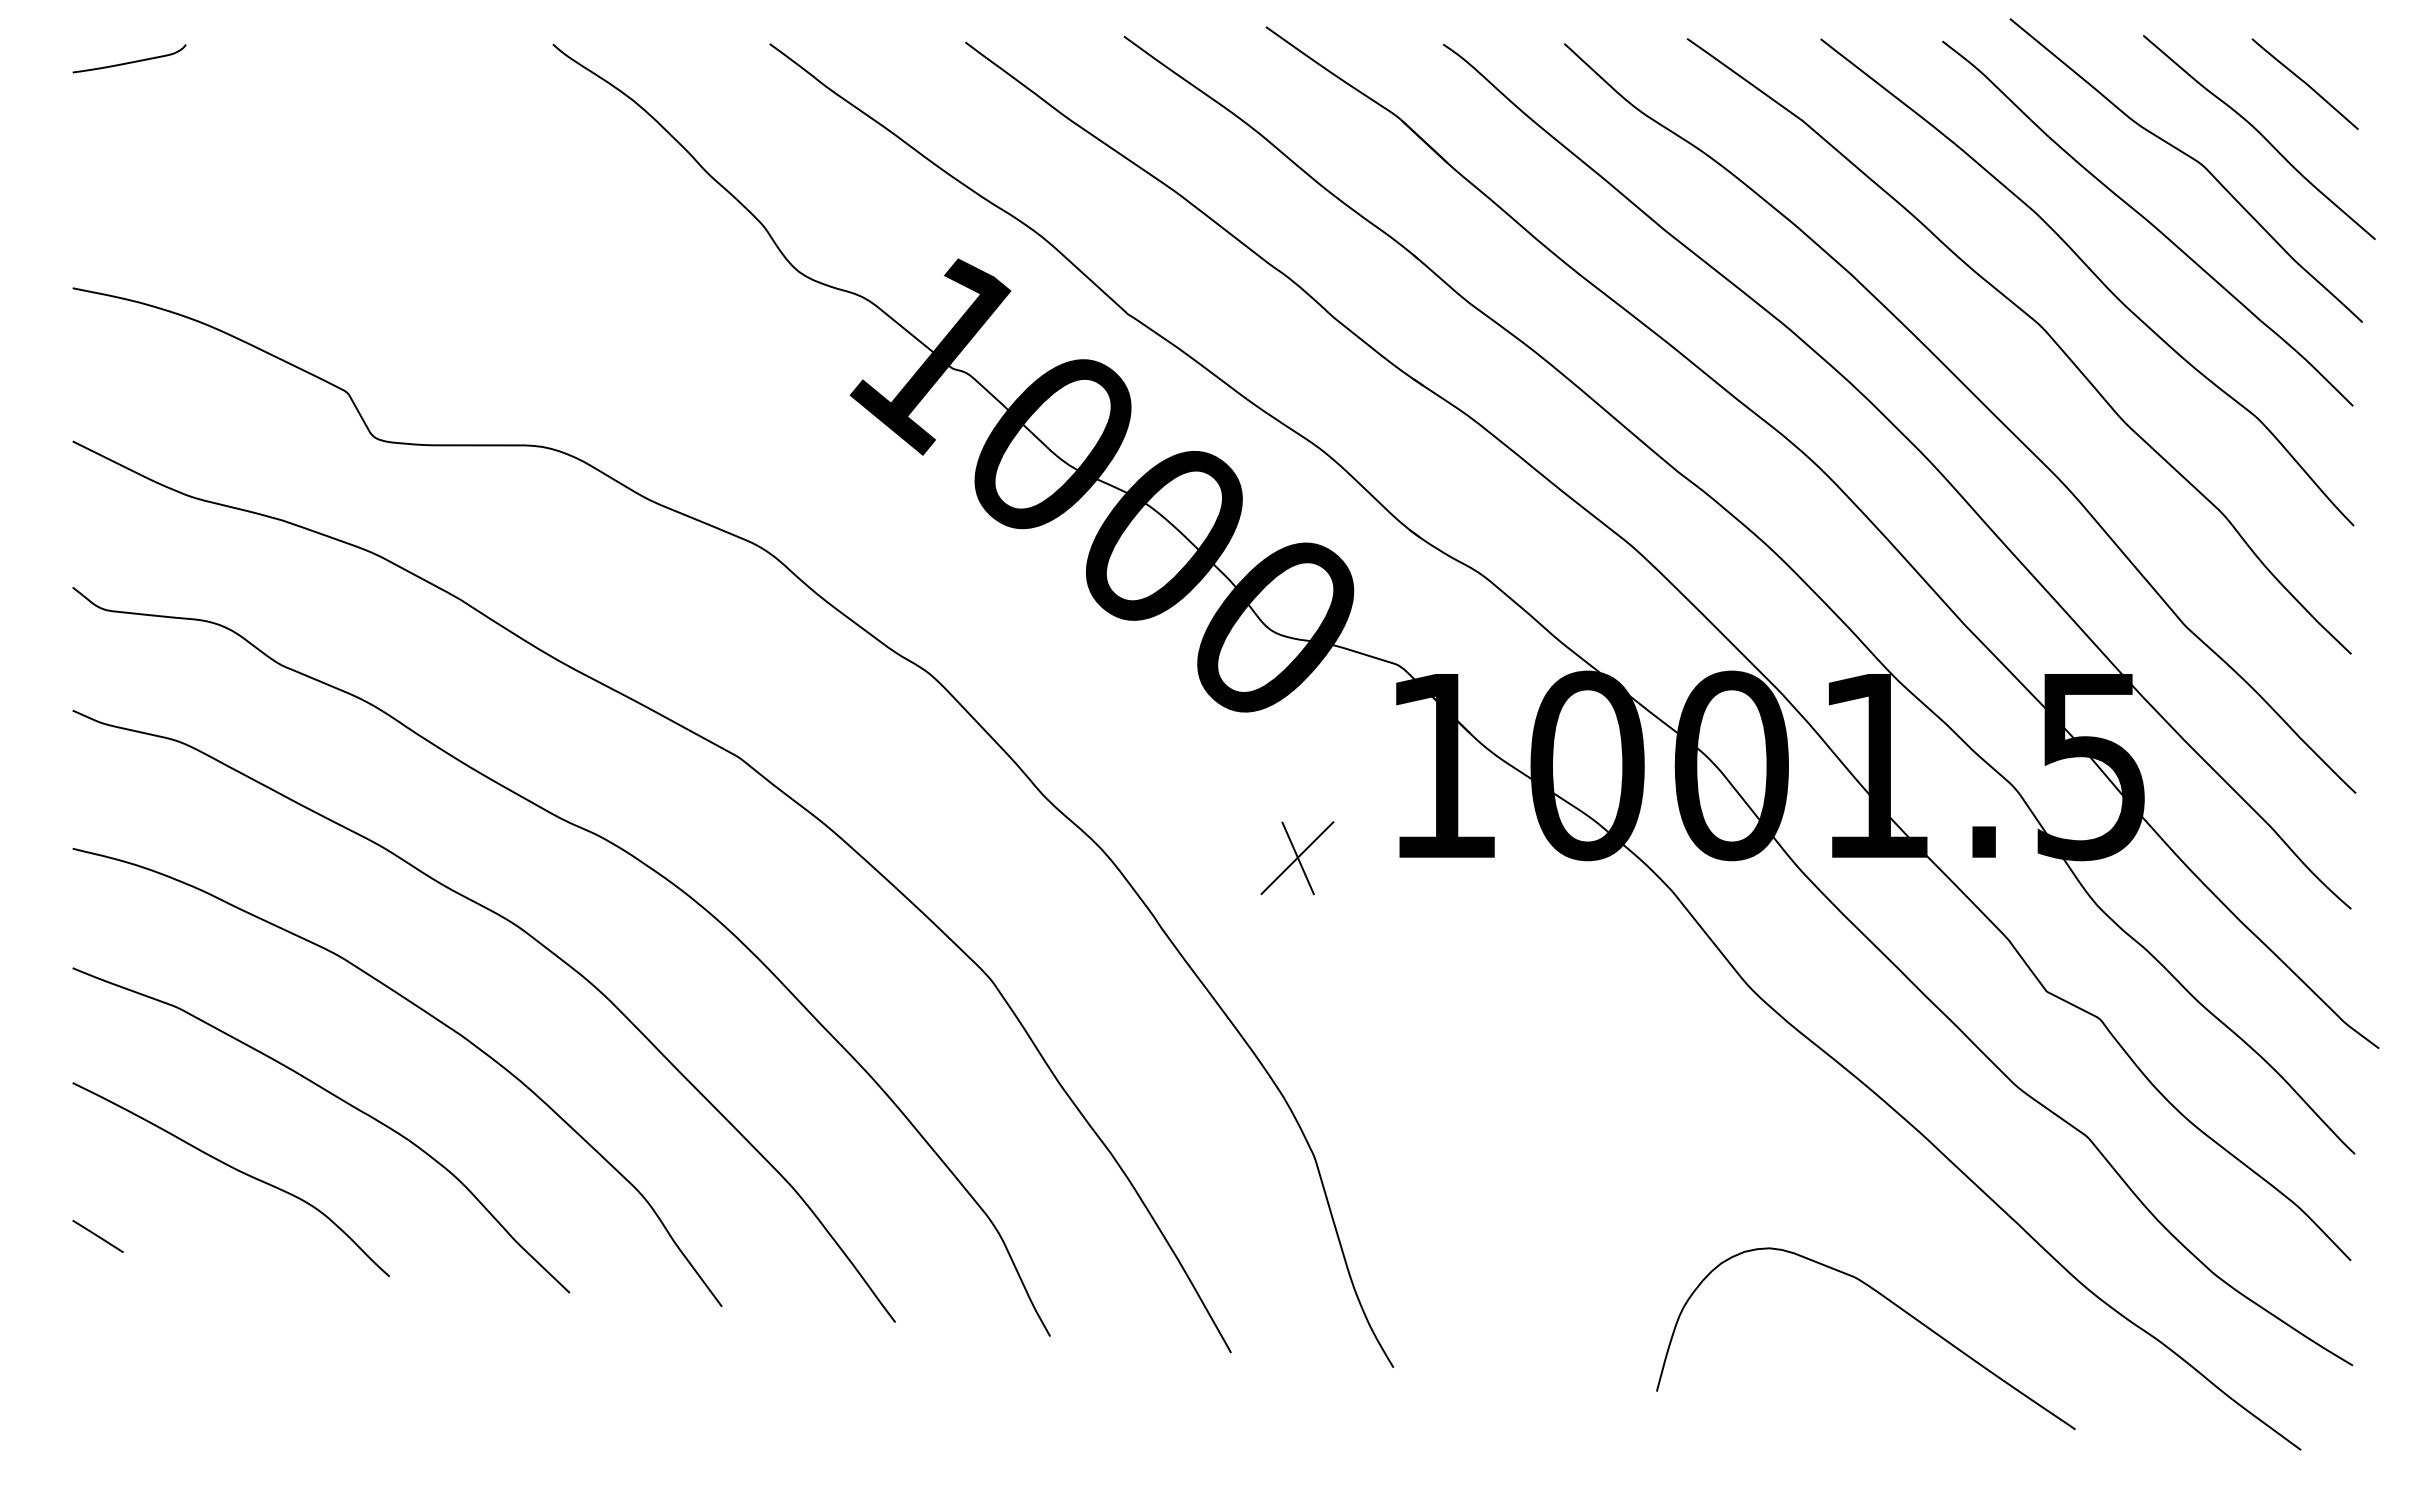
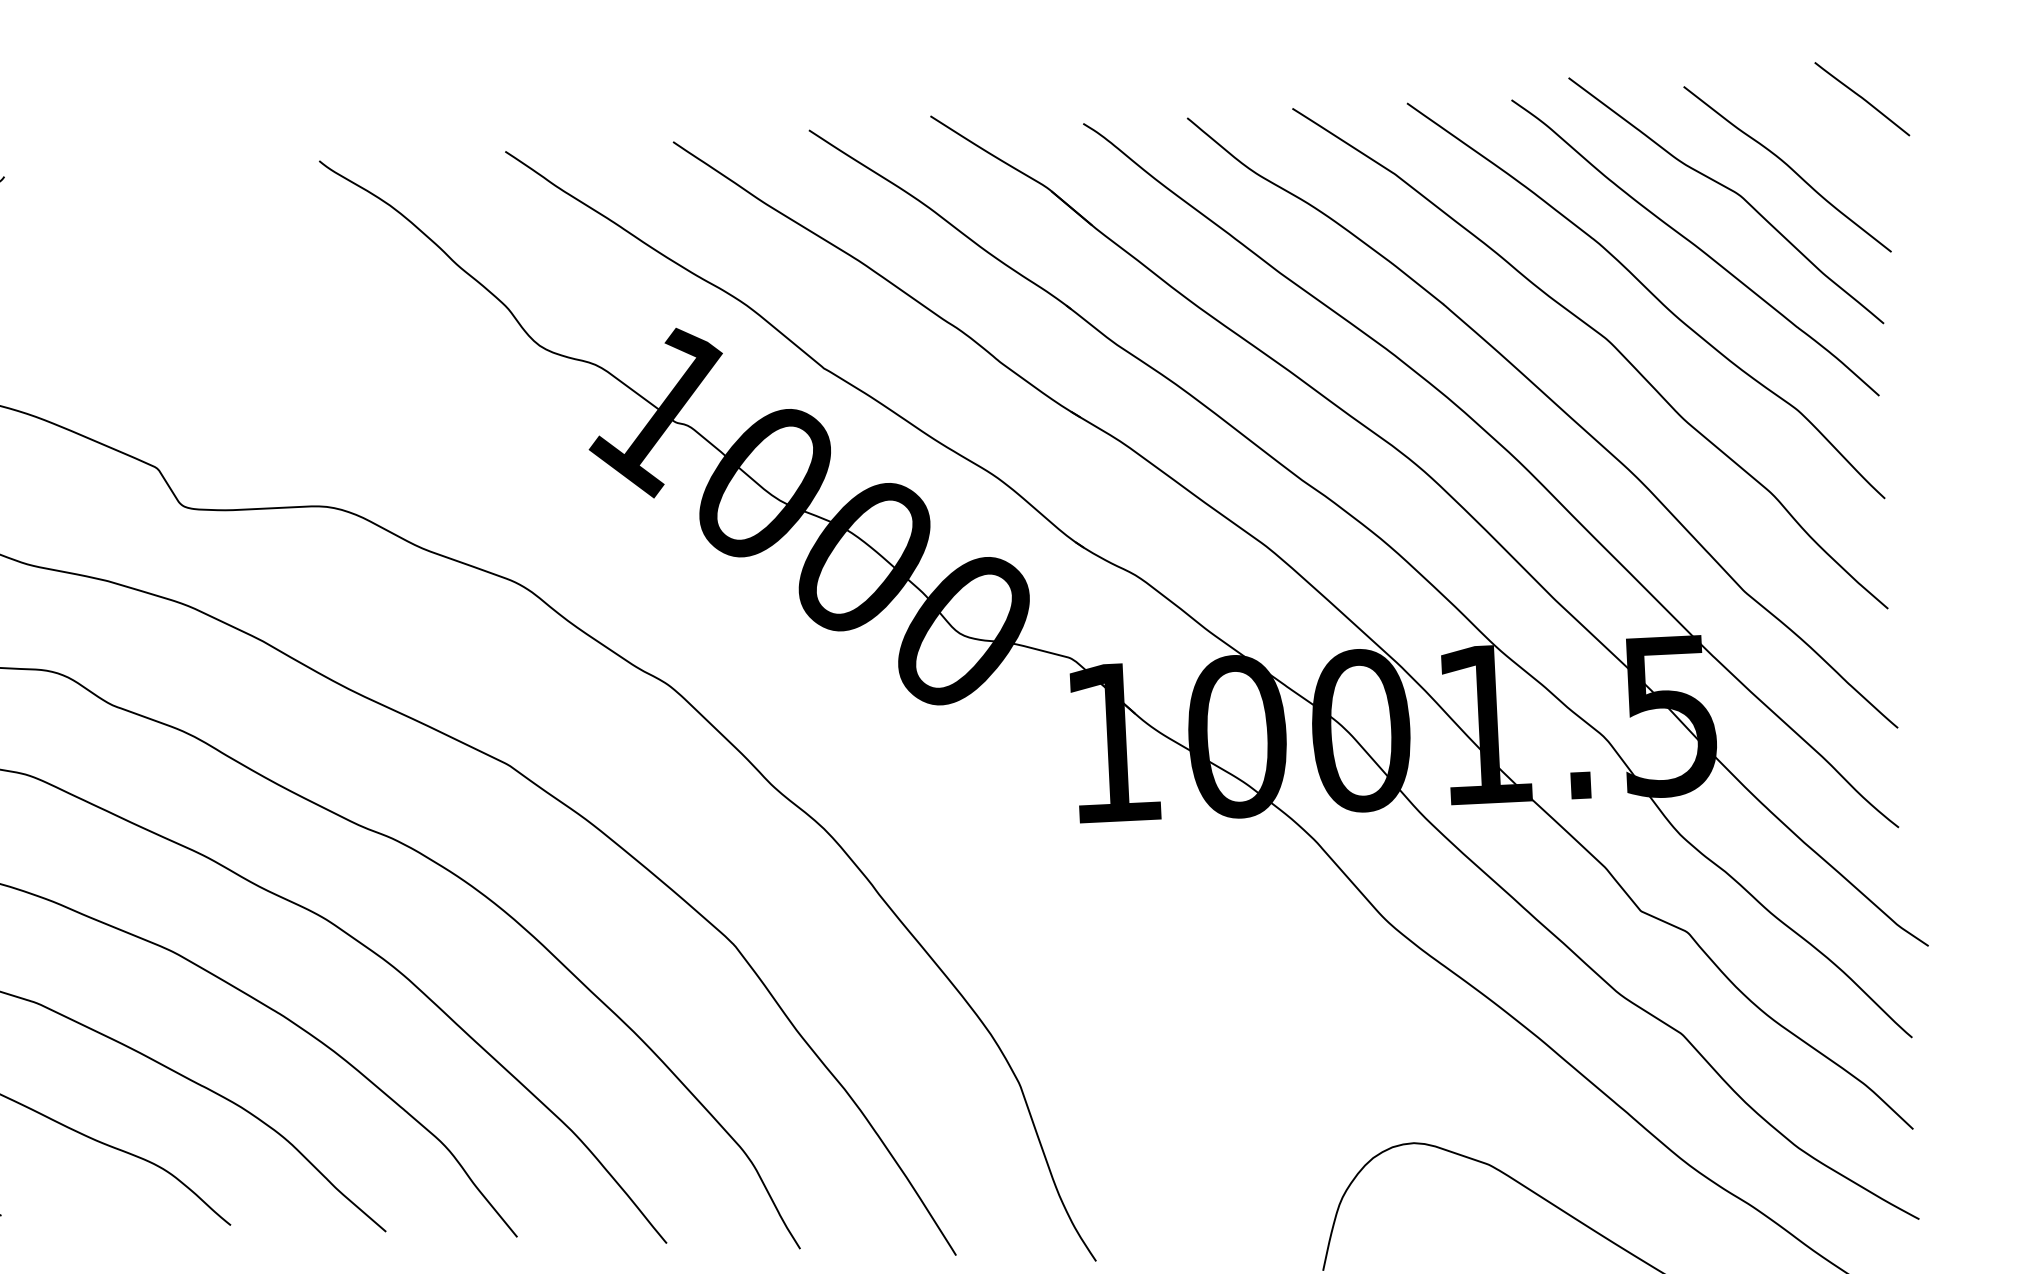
curve: (2304, 83) -> (1861, 98), moved
part: (1297, 858) -> (992, 828), removed

